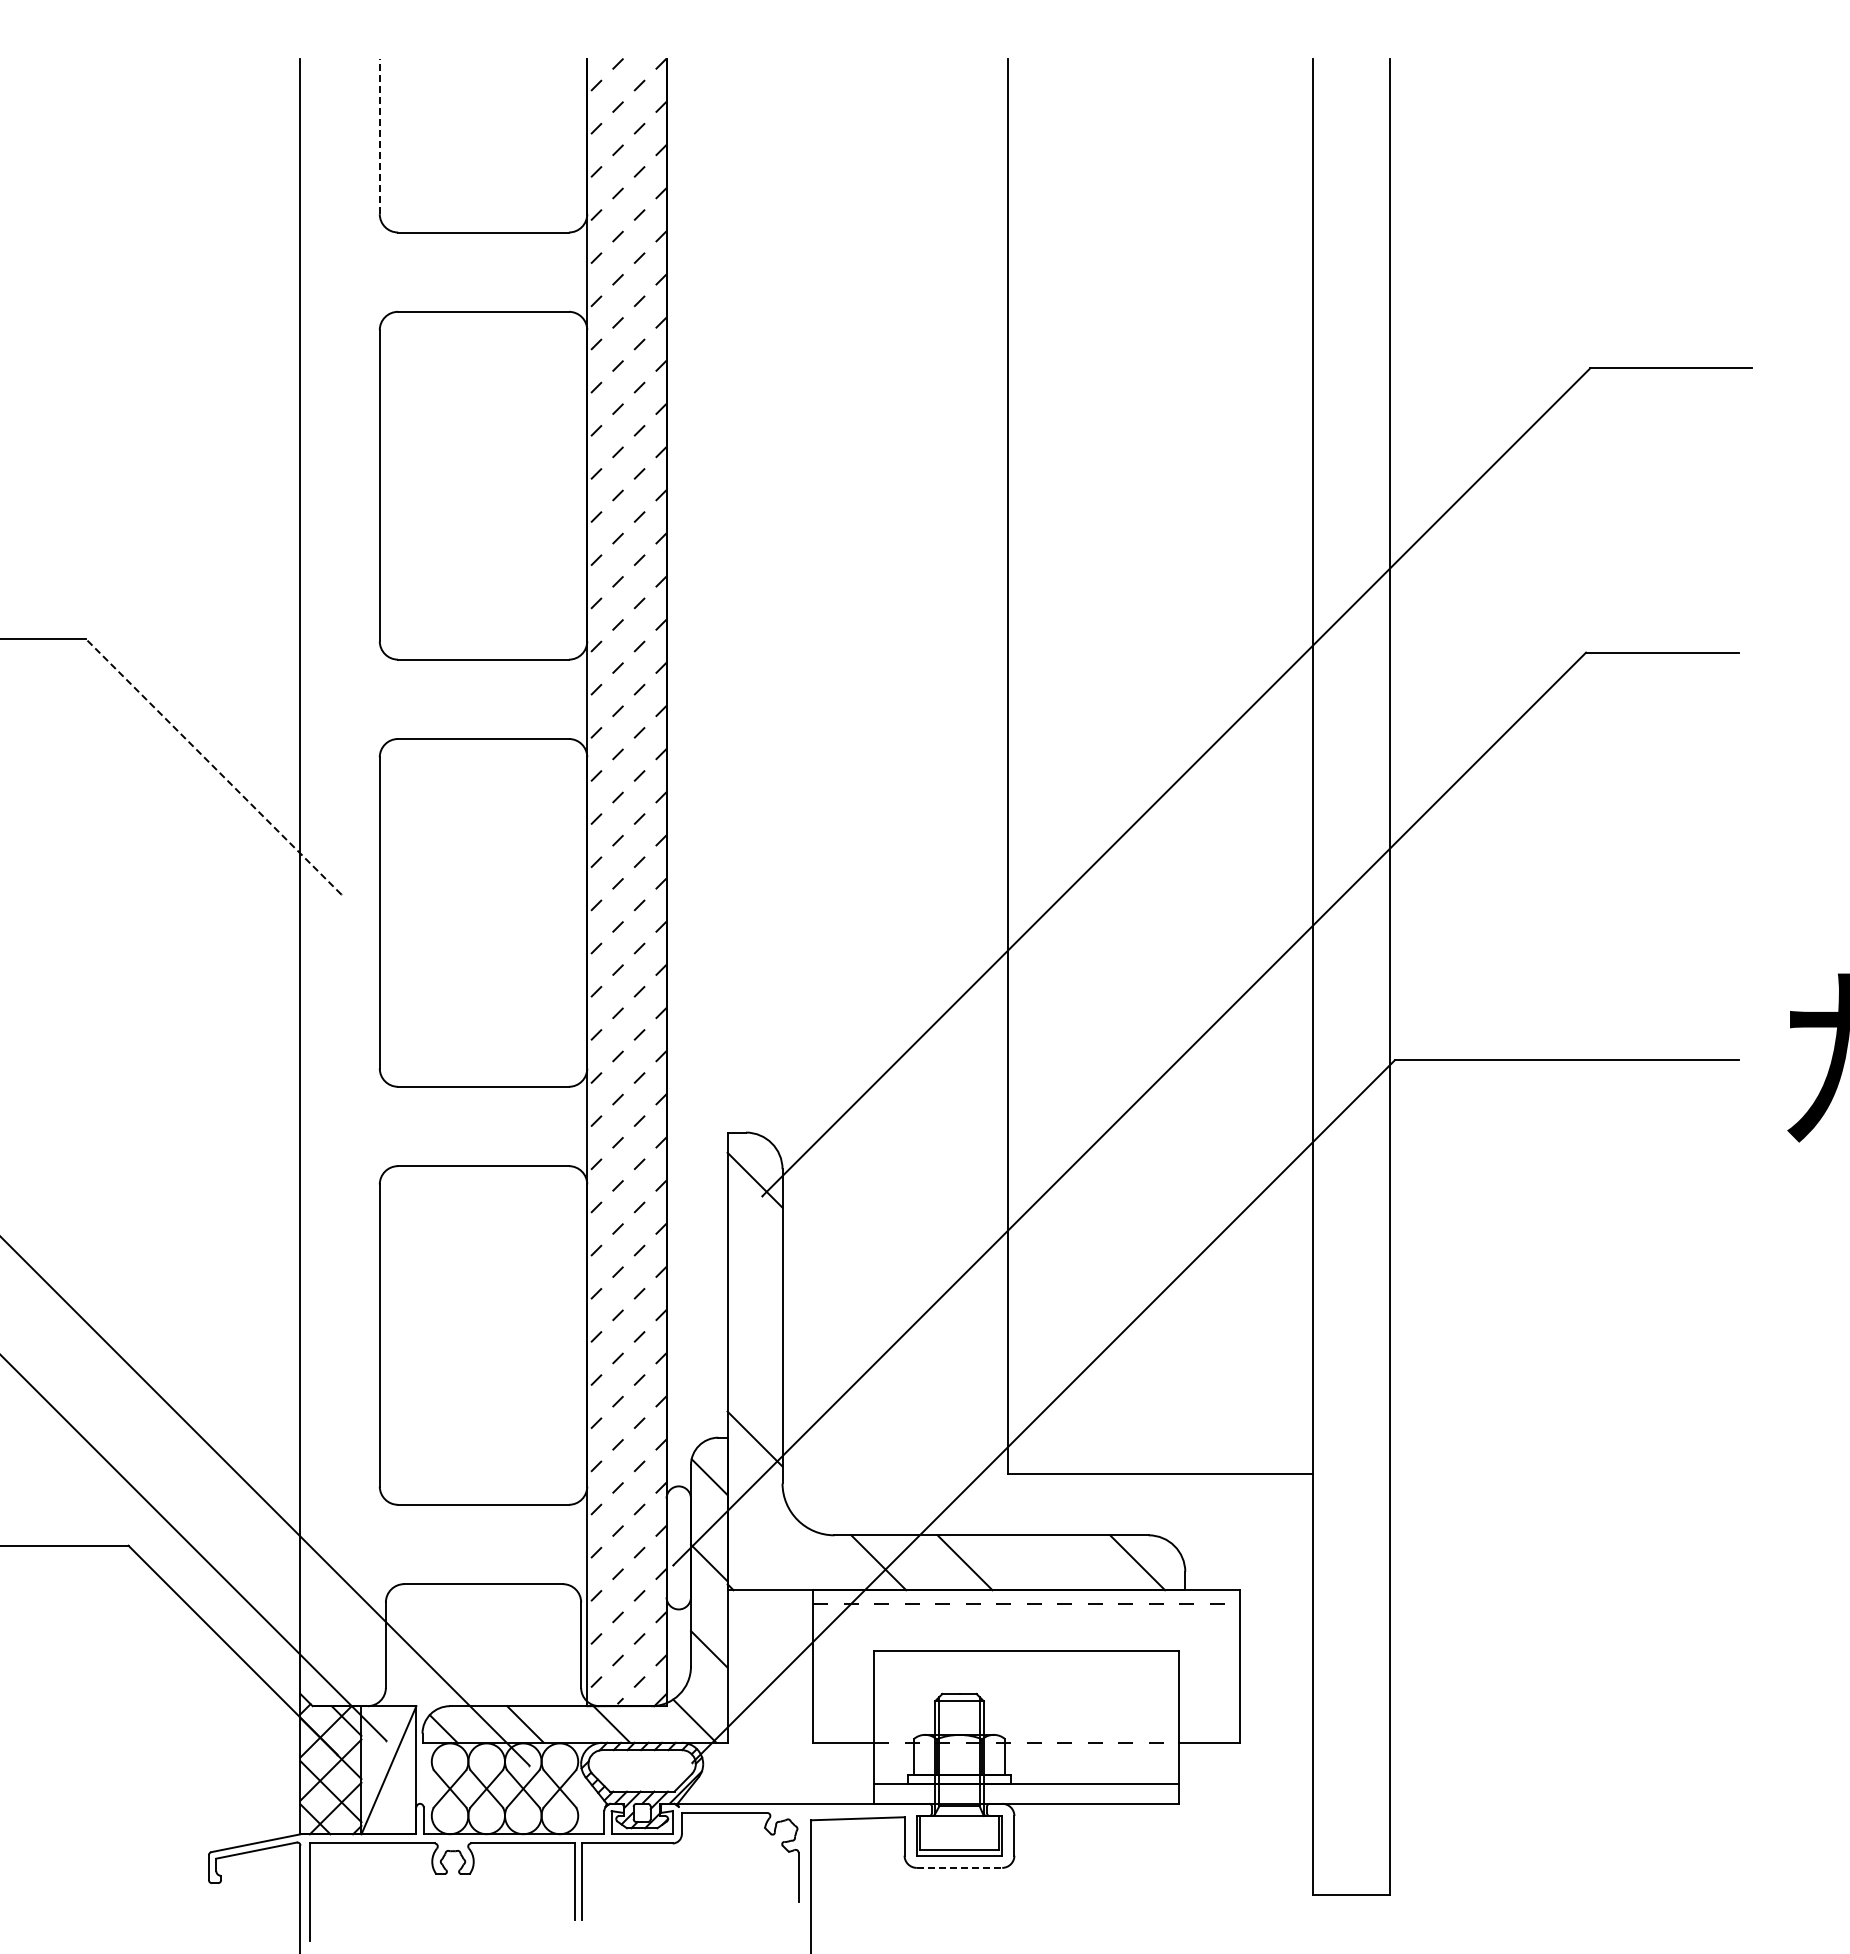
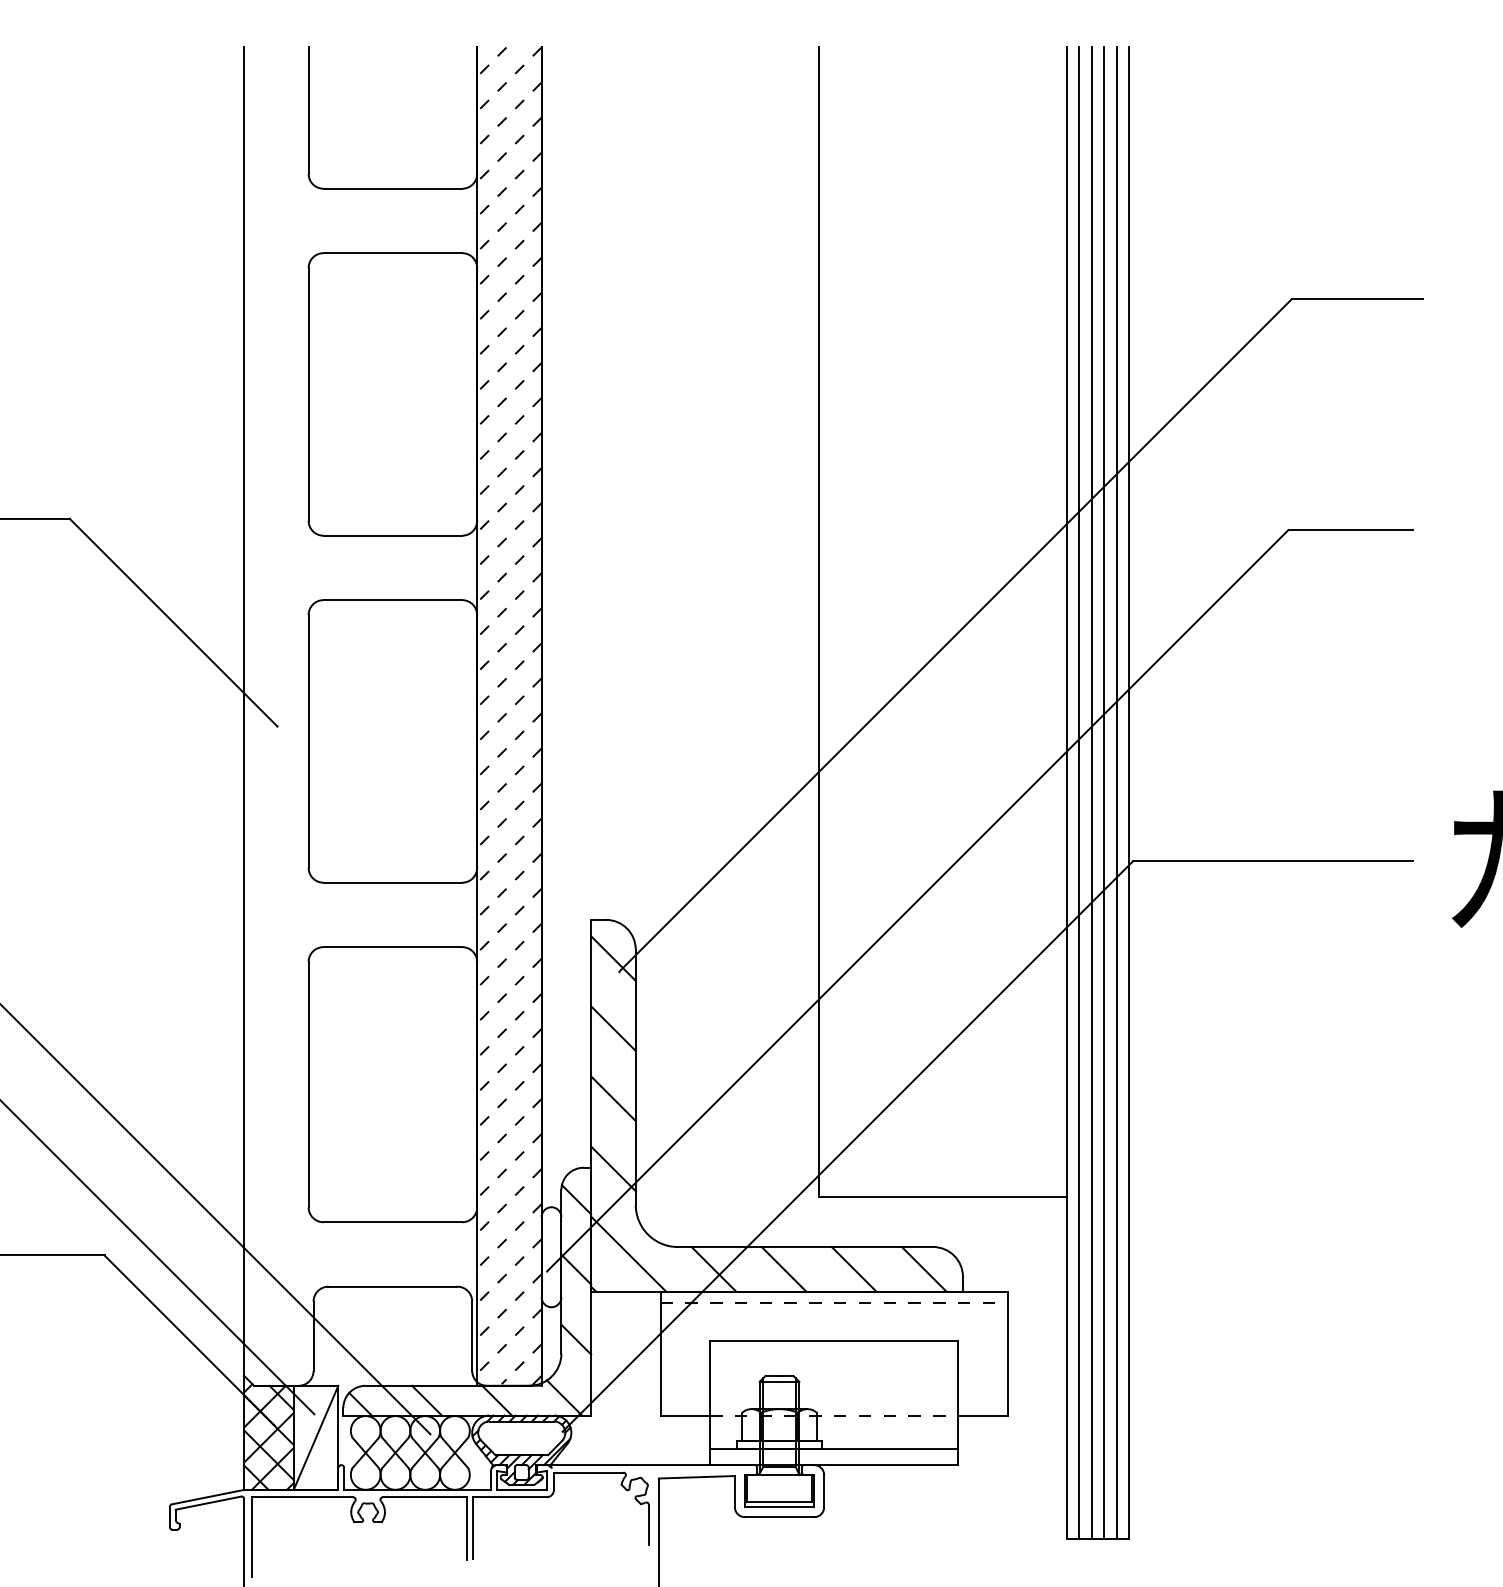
line: (379, 136) -> (308, 110), dashed -> solid
line: (213, 766) -> (173, 622), dashed -> solid
line: (1328, 976) -> (1079, 793), added
line: (1343, 976) -> (1091, 793), added
line: (1359, 976) -> (1104, 793), added
line: (1374, 976) -> (1116, 793), added
line: (754, 1266) -> (613, 1028), added
line: (754, 1352) -> (613, 1098), added
line: (773, 1543) -> (628, 1253), added
line: (1050, 1562) -> (853, 1269), added
line: (959, 1867) -> (779, 1516), dashed -> solid

